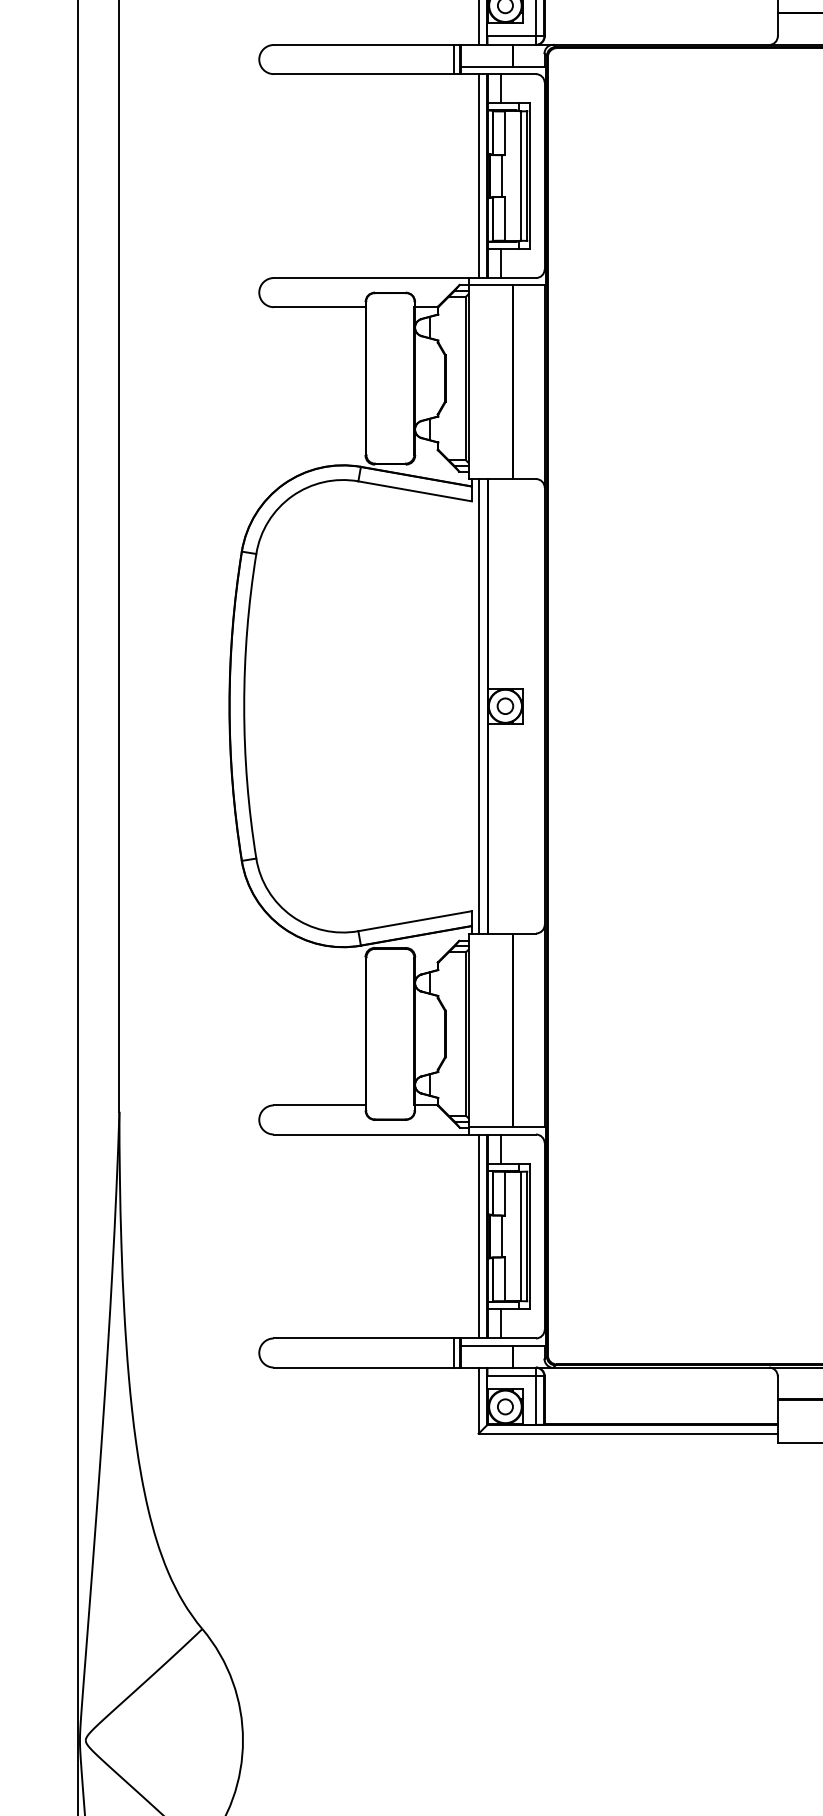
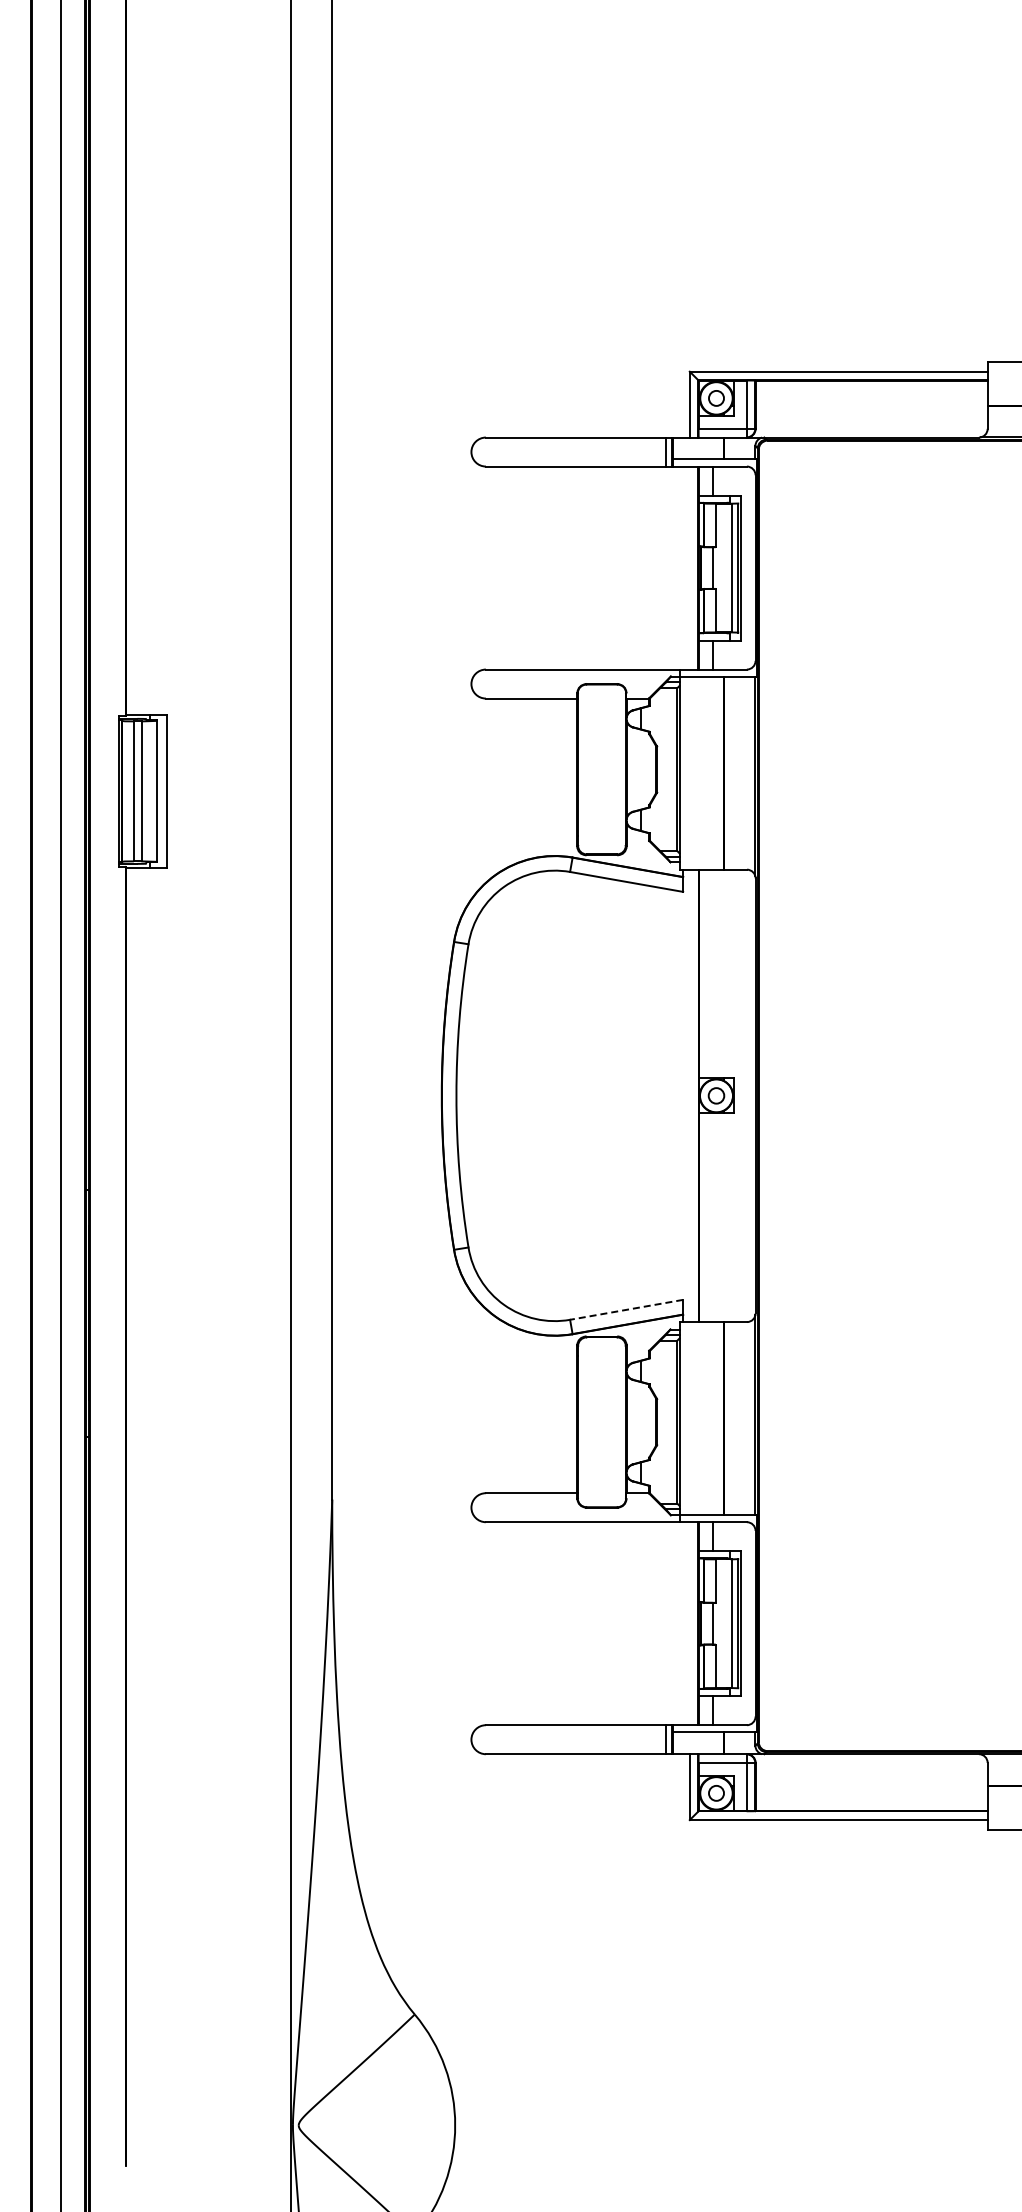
line: (478, 175) -> (689, 567), removed
line: (479, 705) -> (690, 1095), removed
line: (415, 920) -> (626, 1309), solid -> dashed
line: (478, 1236) -> (689, 1623), removed

